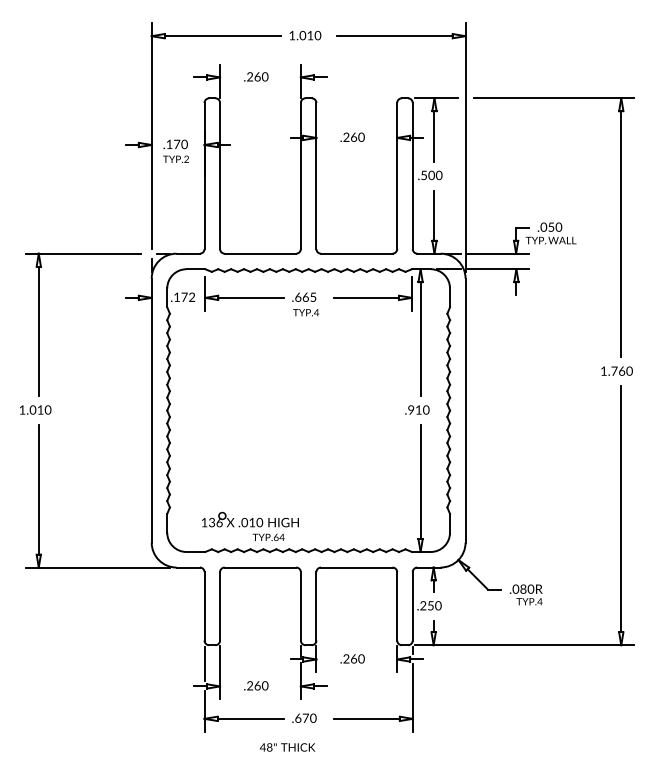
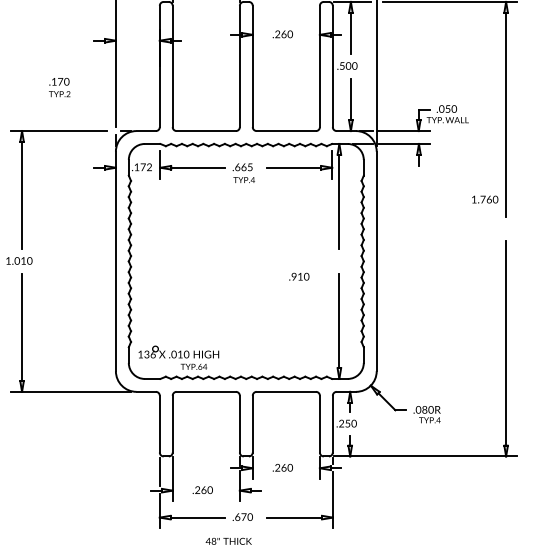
text: (175, 150) -> (59, 86), moved
text: (616, 370) -> (484, 199), moved
text: (417, 409) -> (299, 276), moved
text: (250, 525) -> (178, 356), moved

